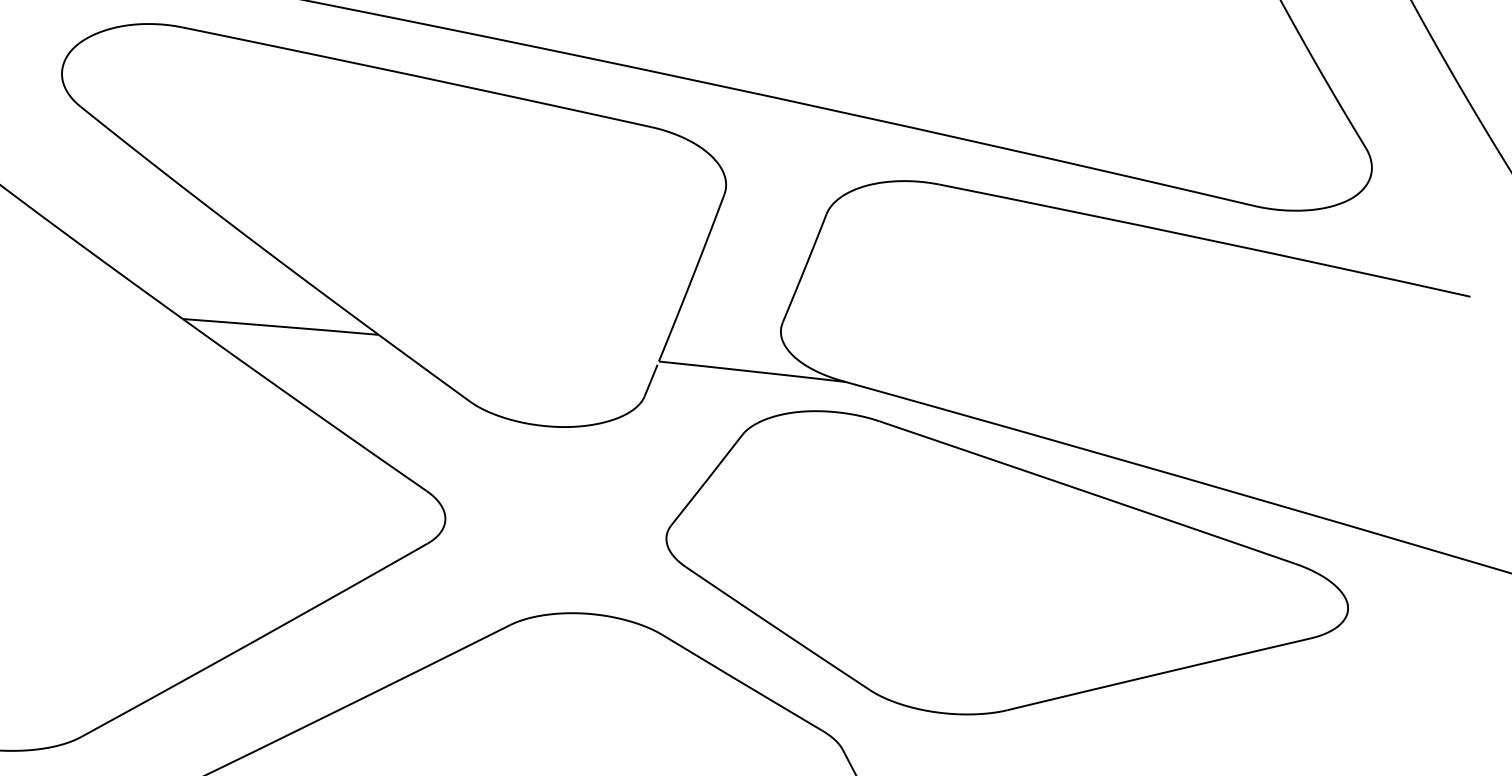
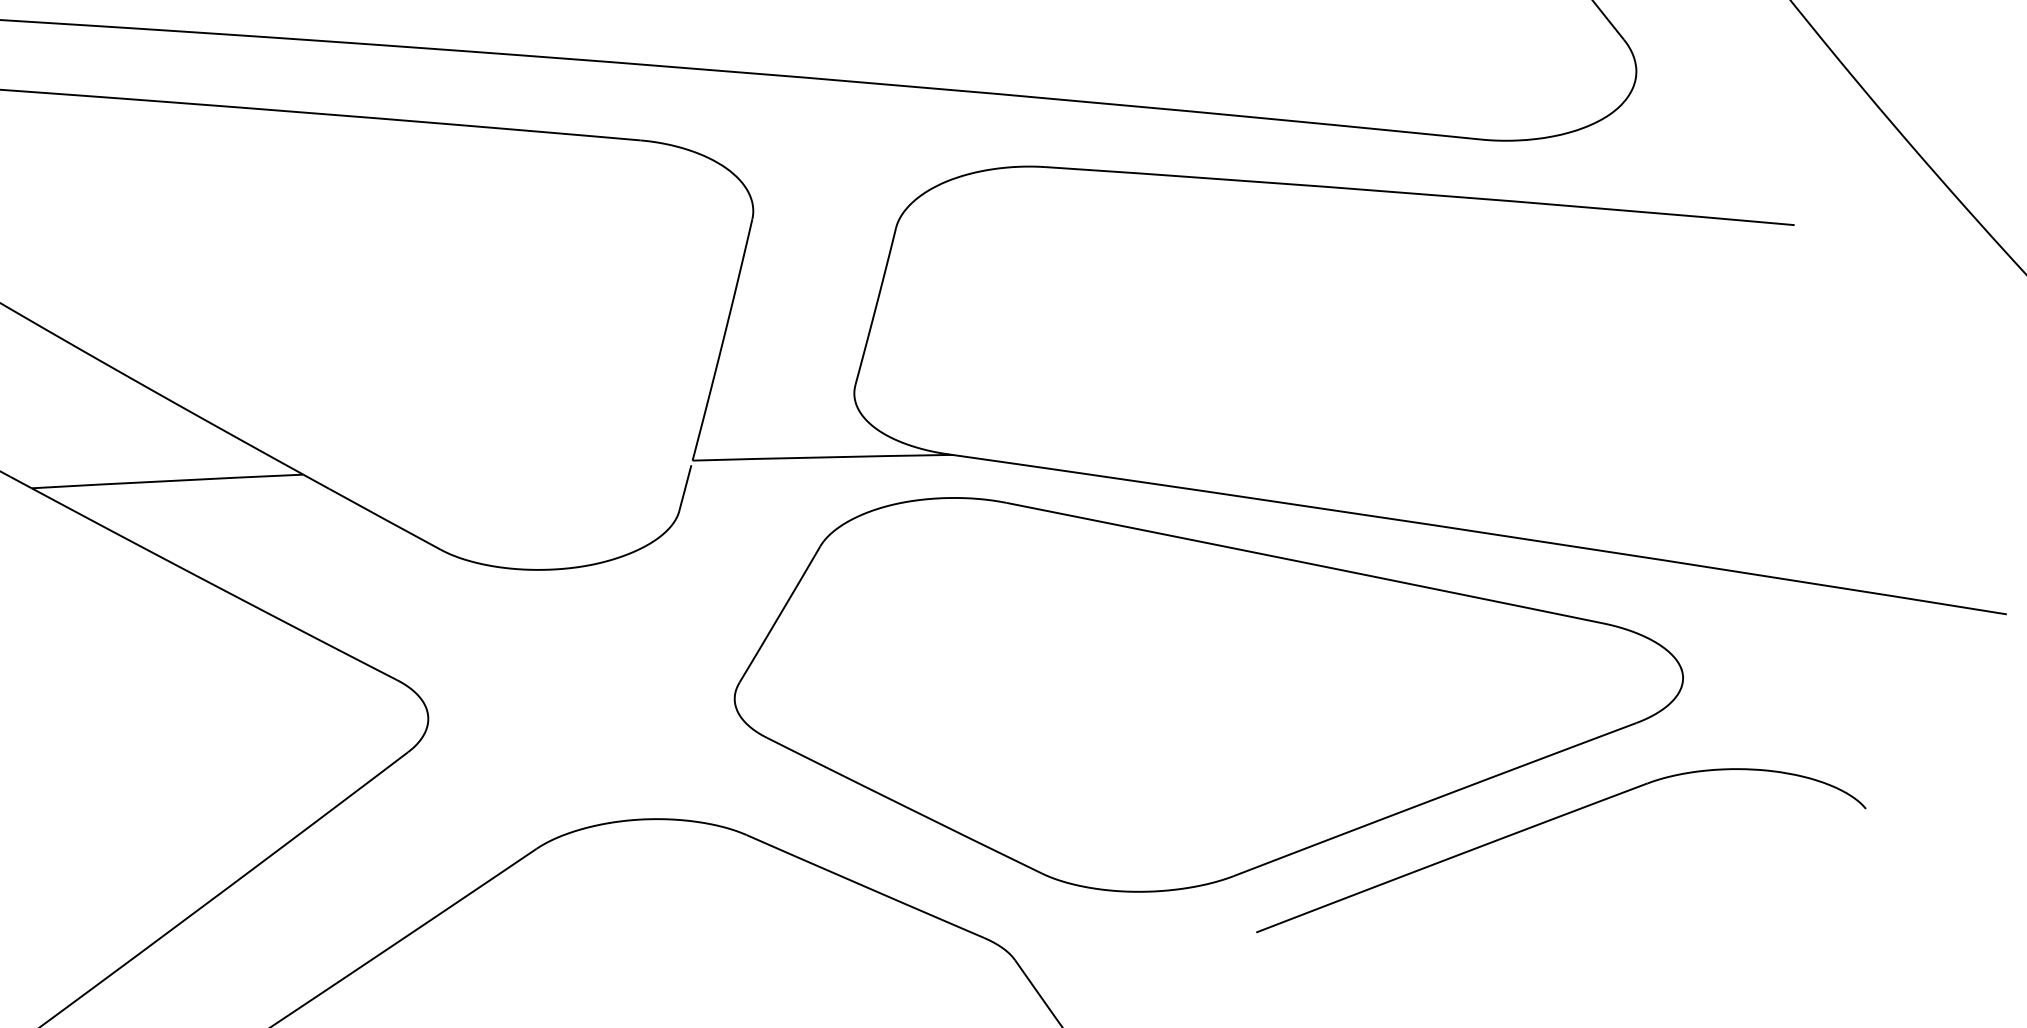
part: (1238, 701) -> (1549, 822), added

